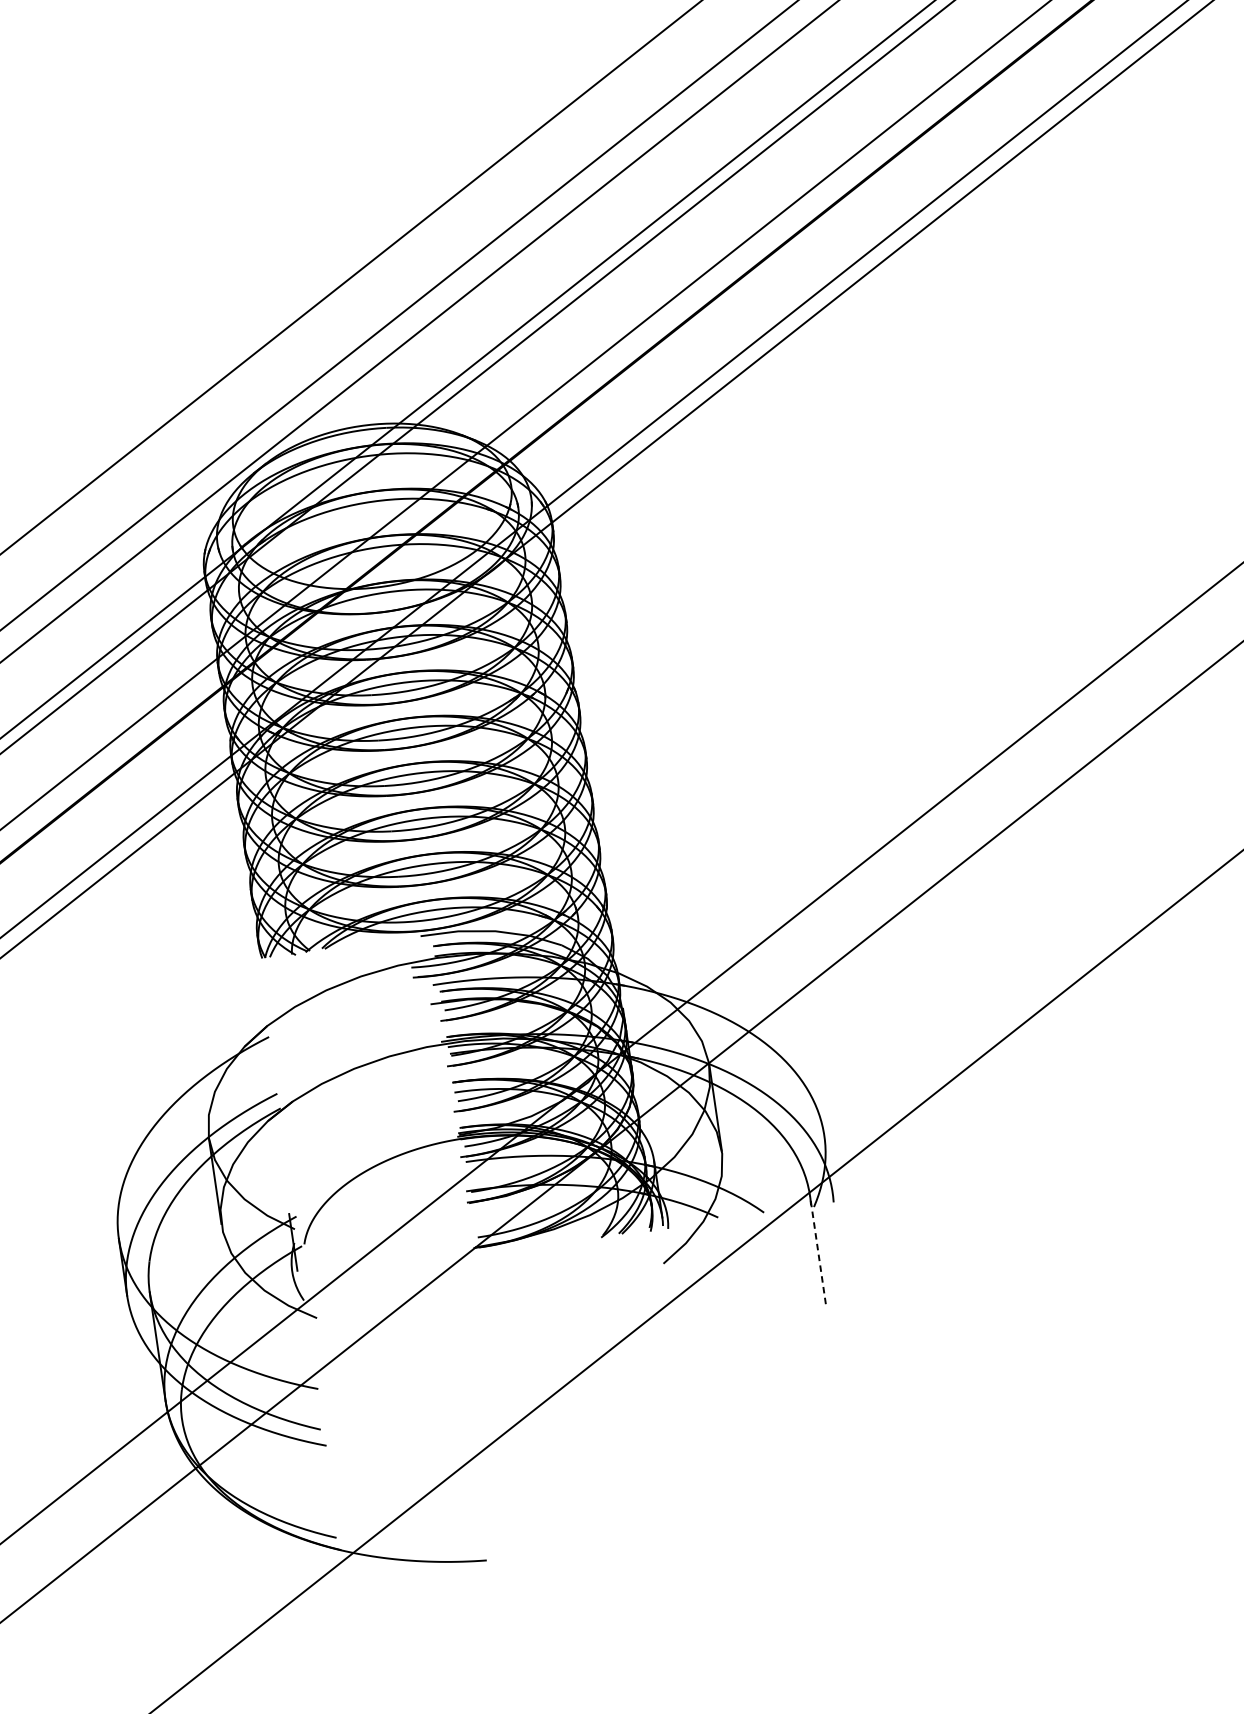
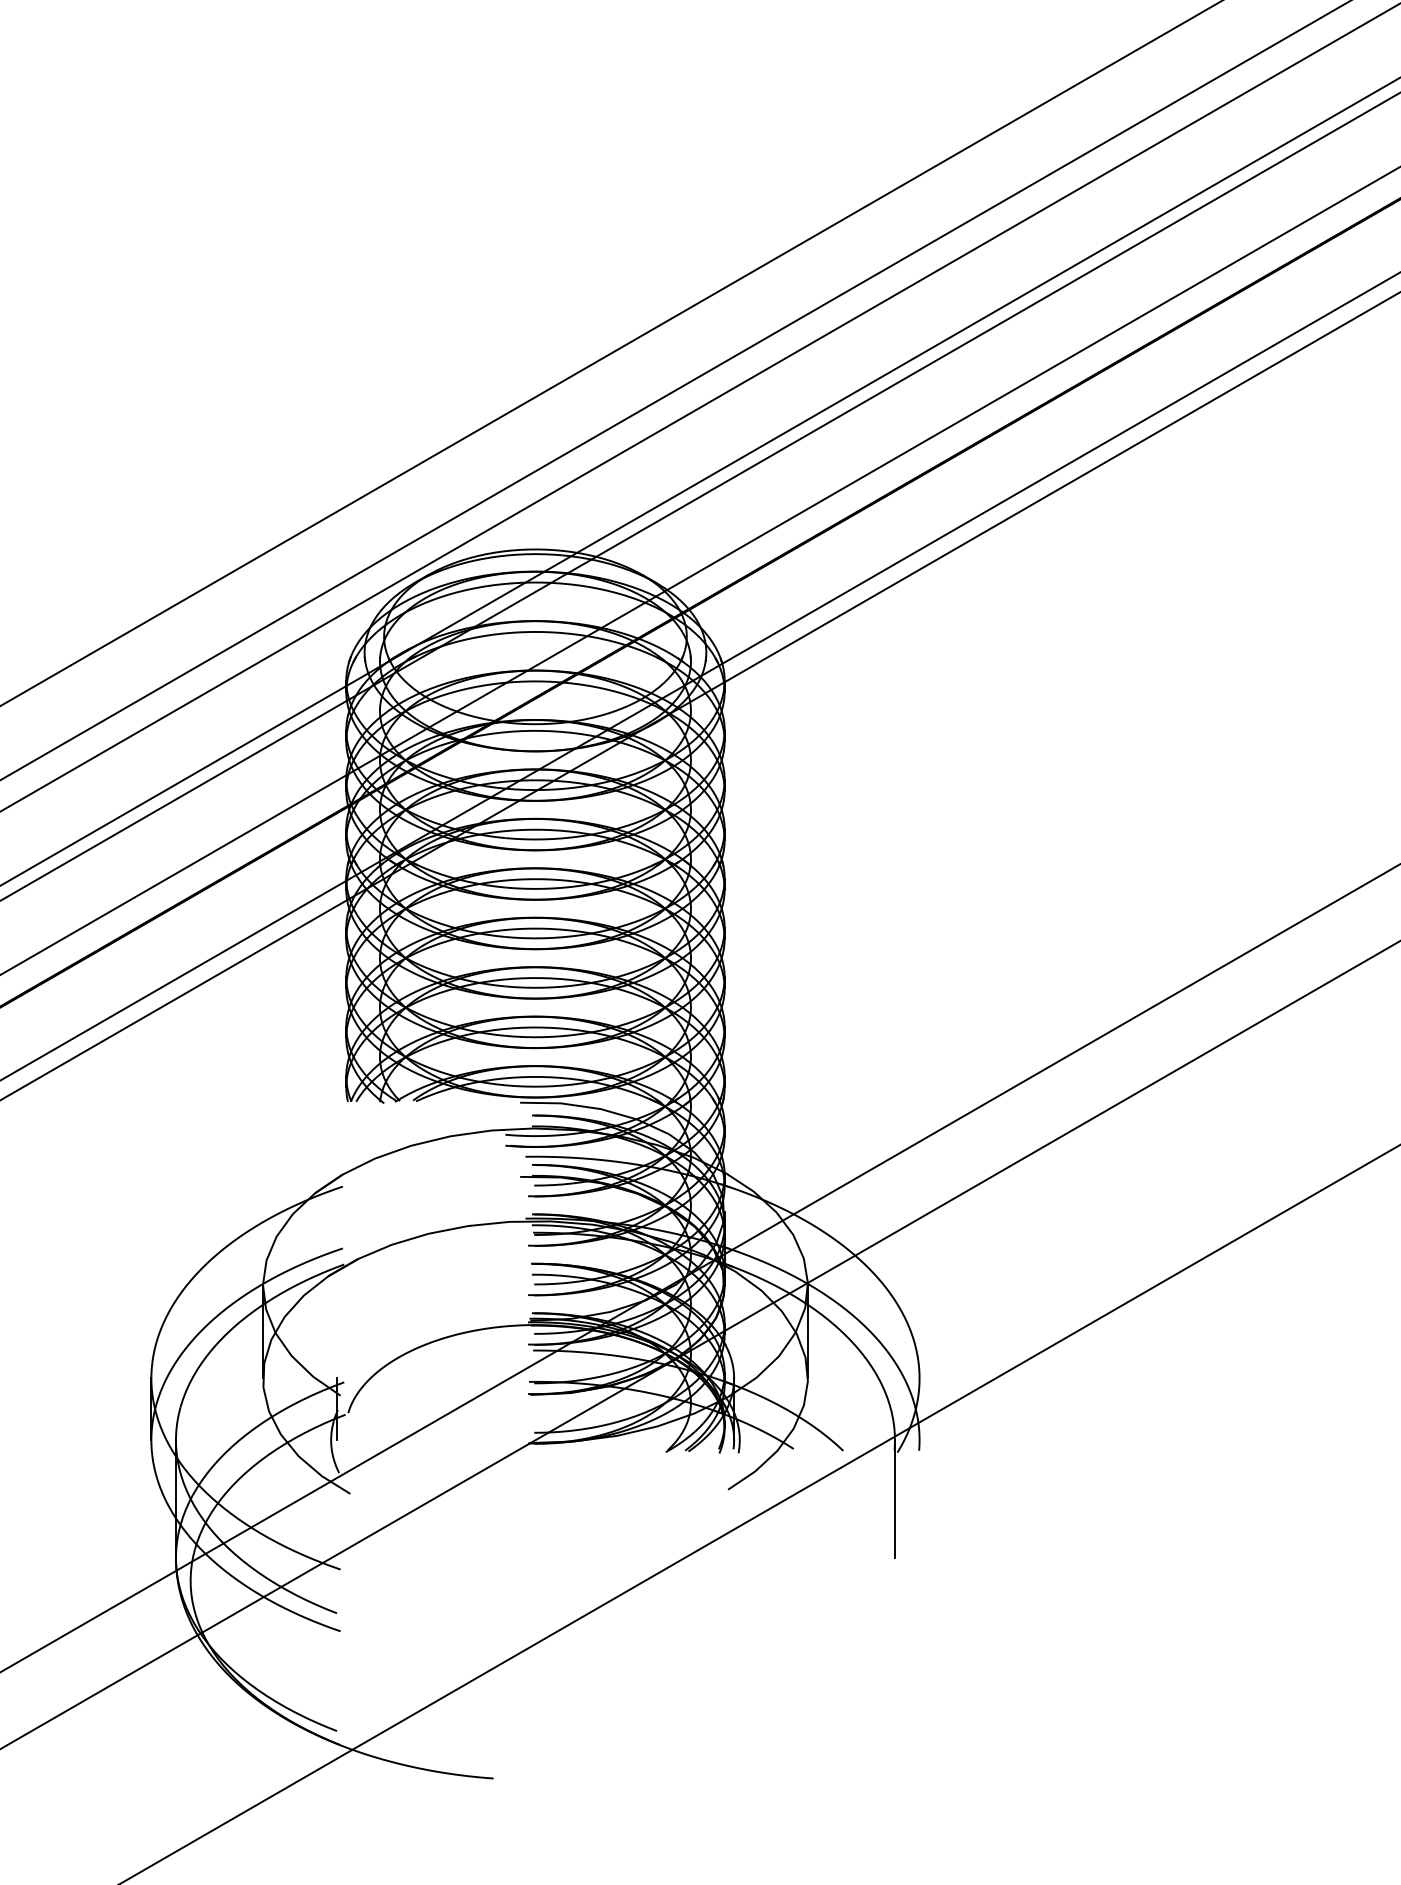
line: (817, 1250) -> (894, 1499), dashed -> solid

